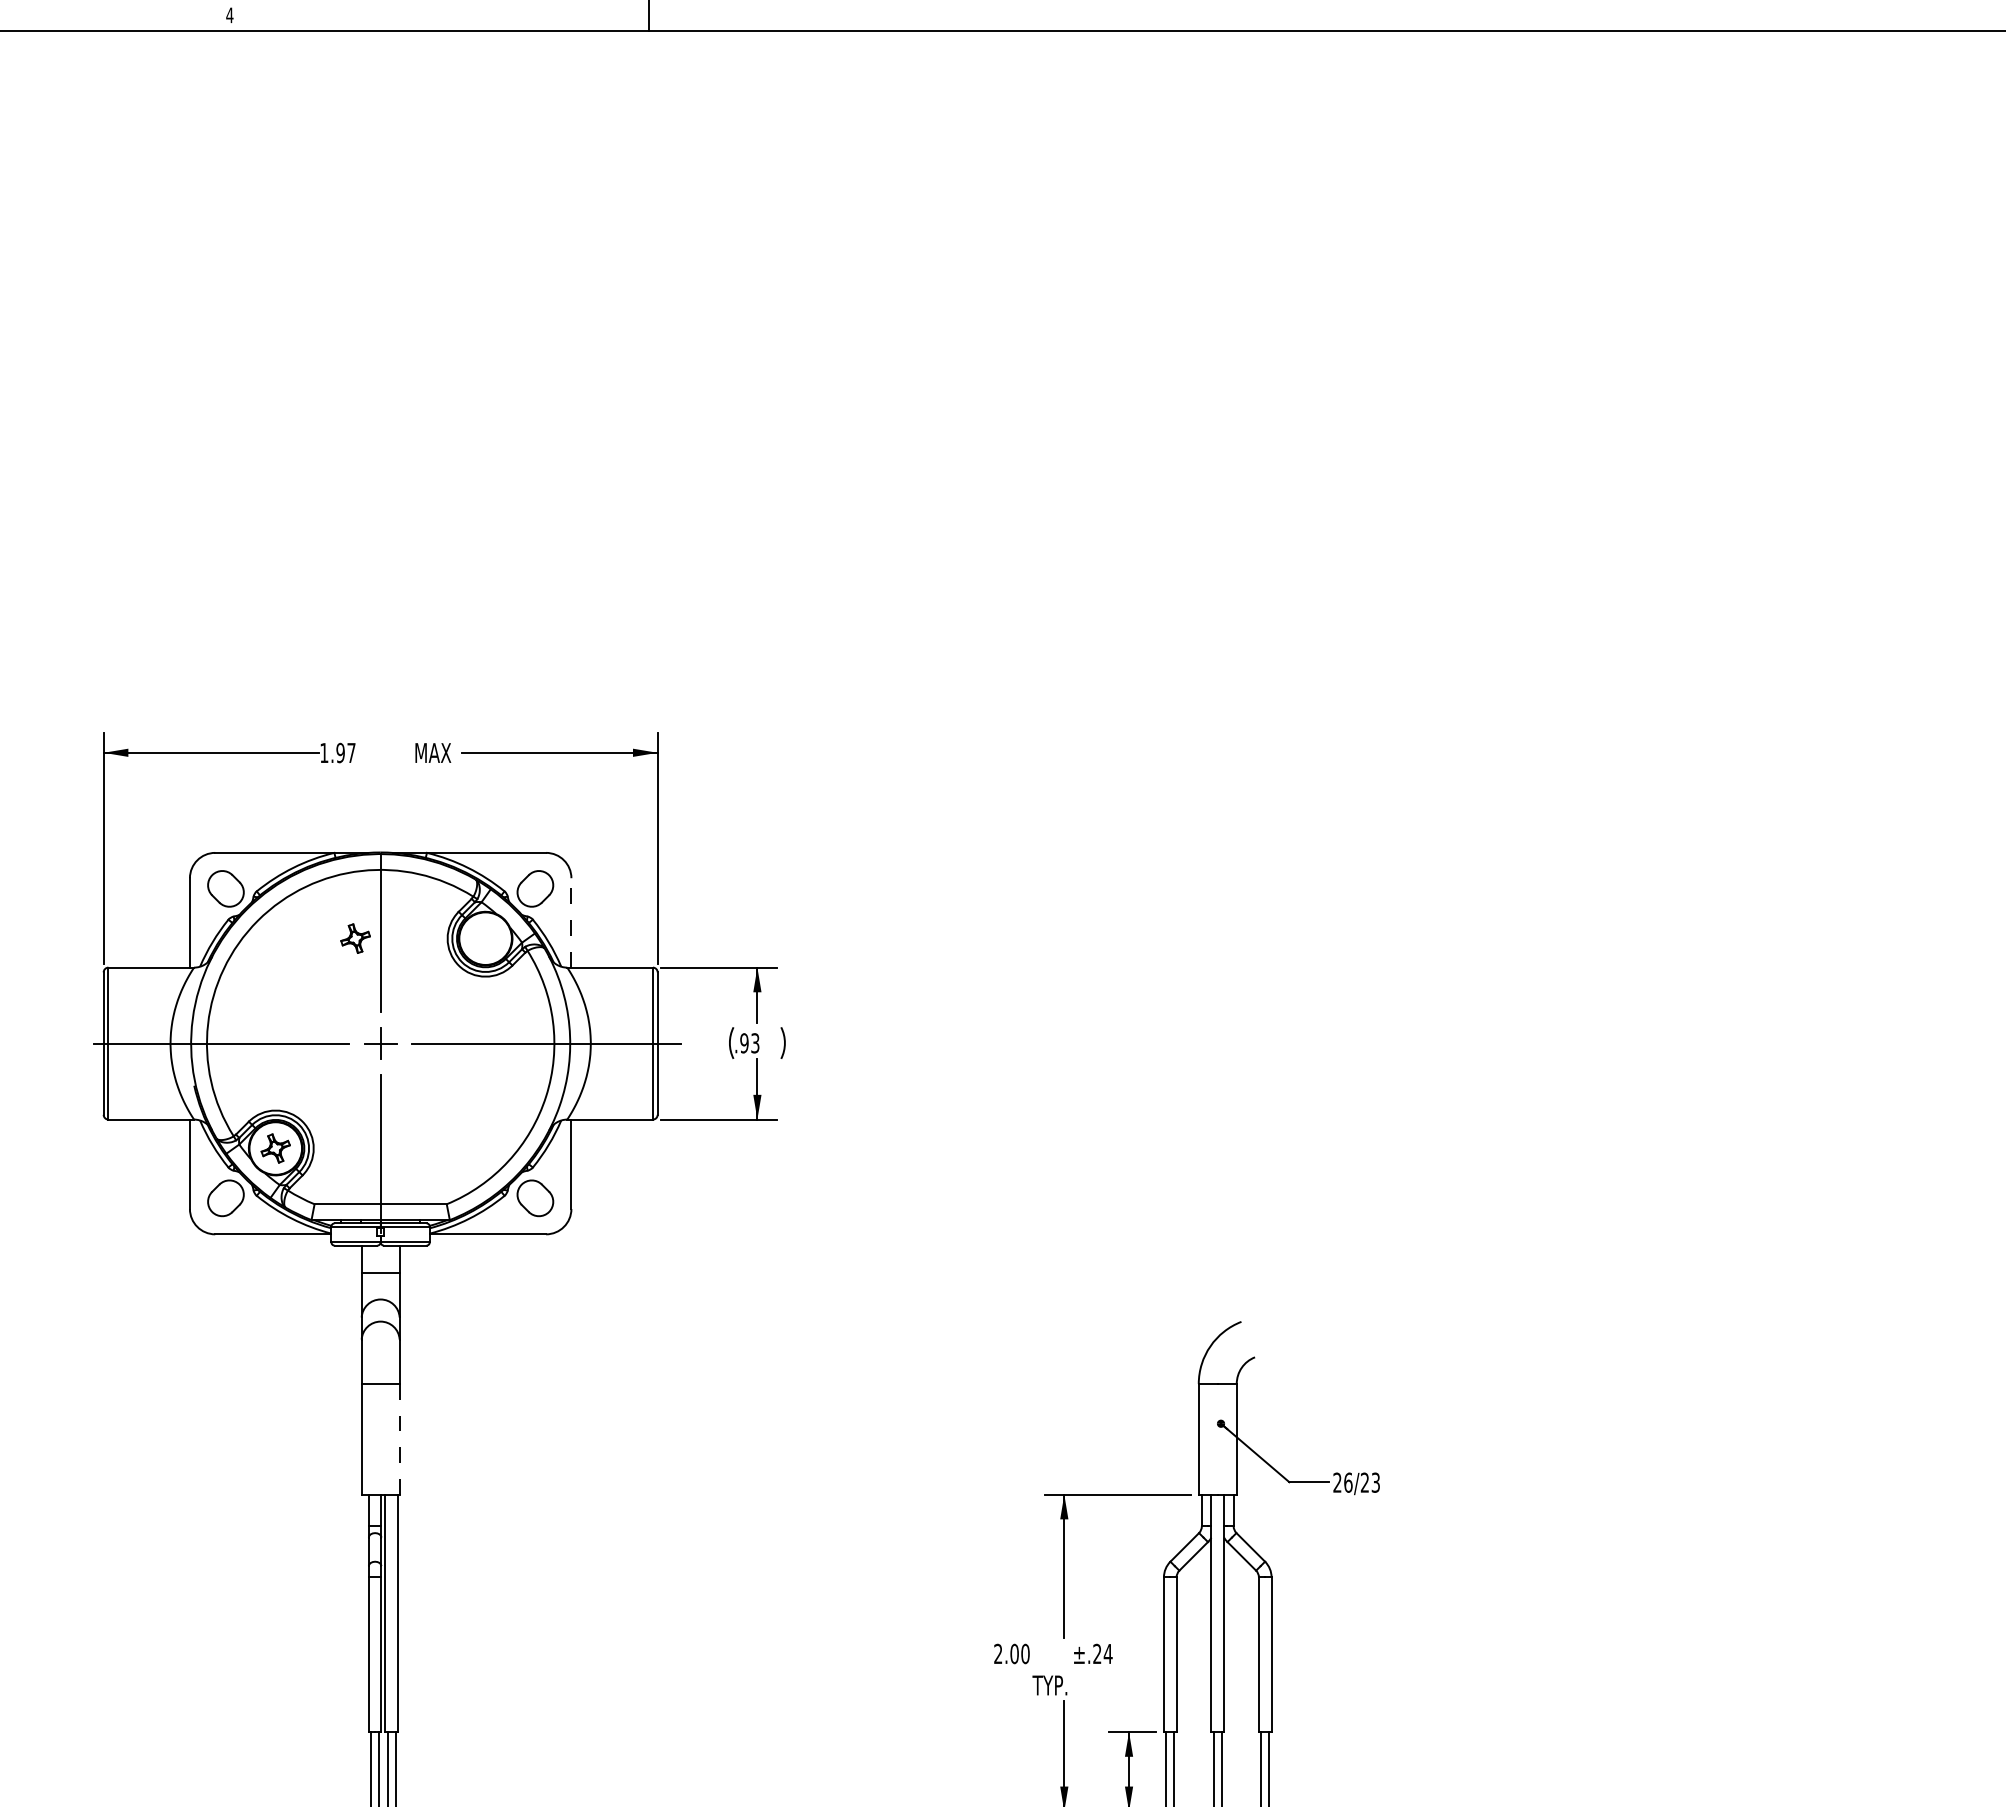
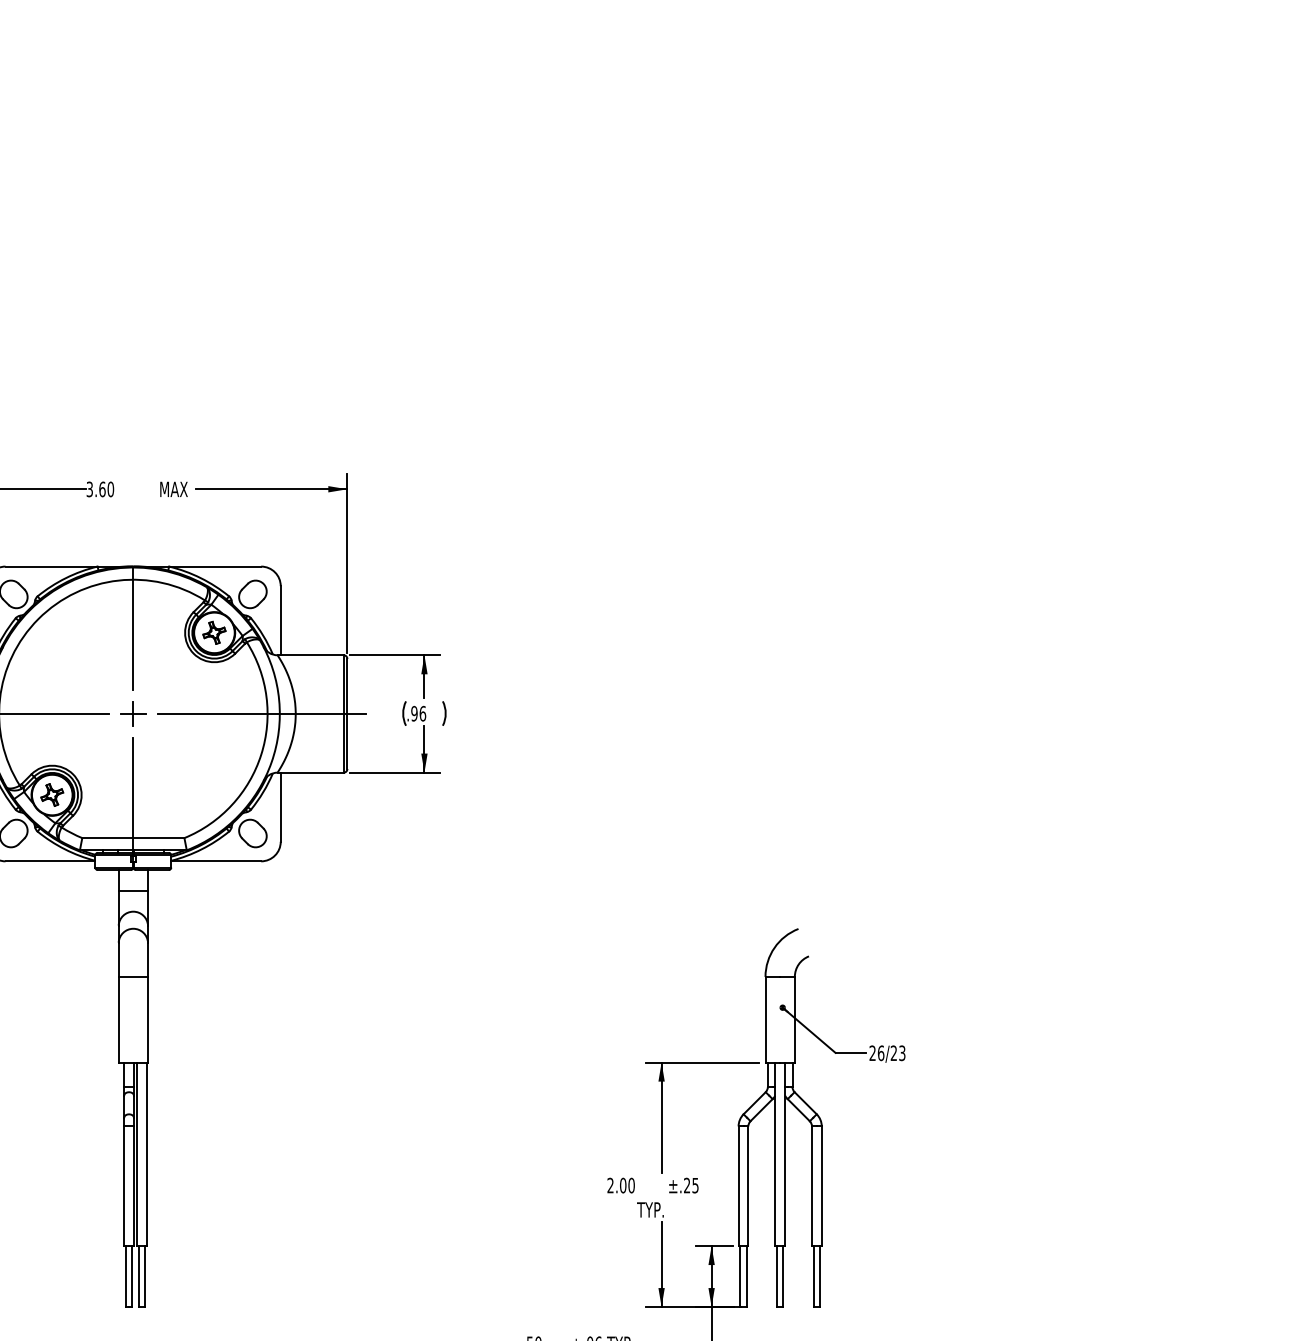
text: (337, 752) -> (100, 489), 1.97 -> 3.60
line: (571, 922) -> (280, 620), dashed -> solid
part: (355, 938) -> (214, 632), moved
text: (755, 1043) -> (422, 713), .93 -> .96
line: (399, 1438) -> (147, 1019), dashed -> solid
text: (1107, 1654) -> (694, 1186), ±.24 -> ±.25

